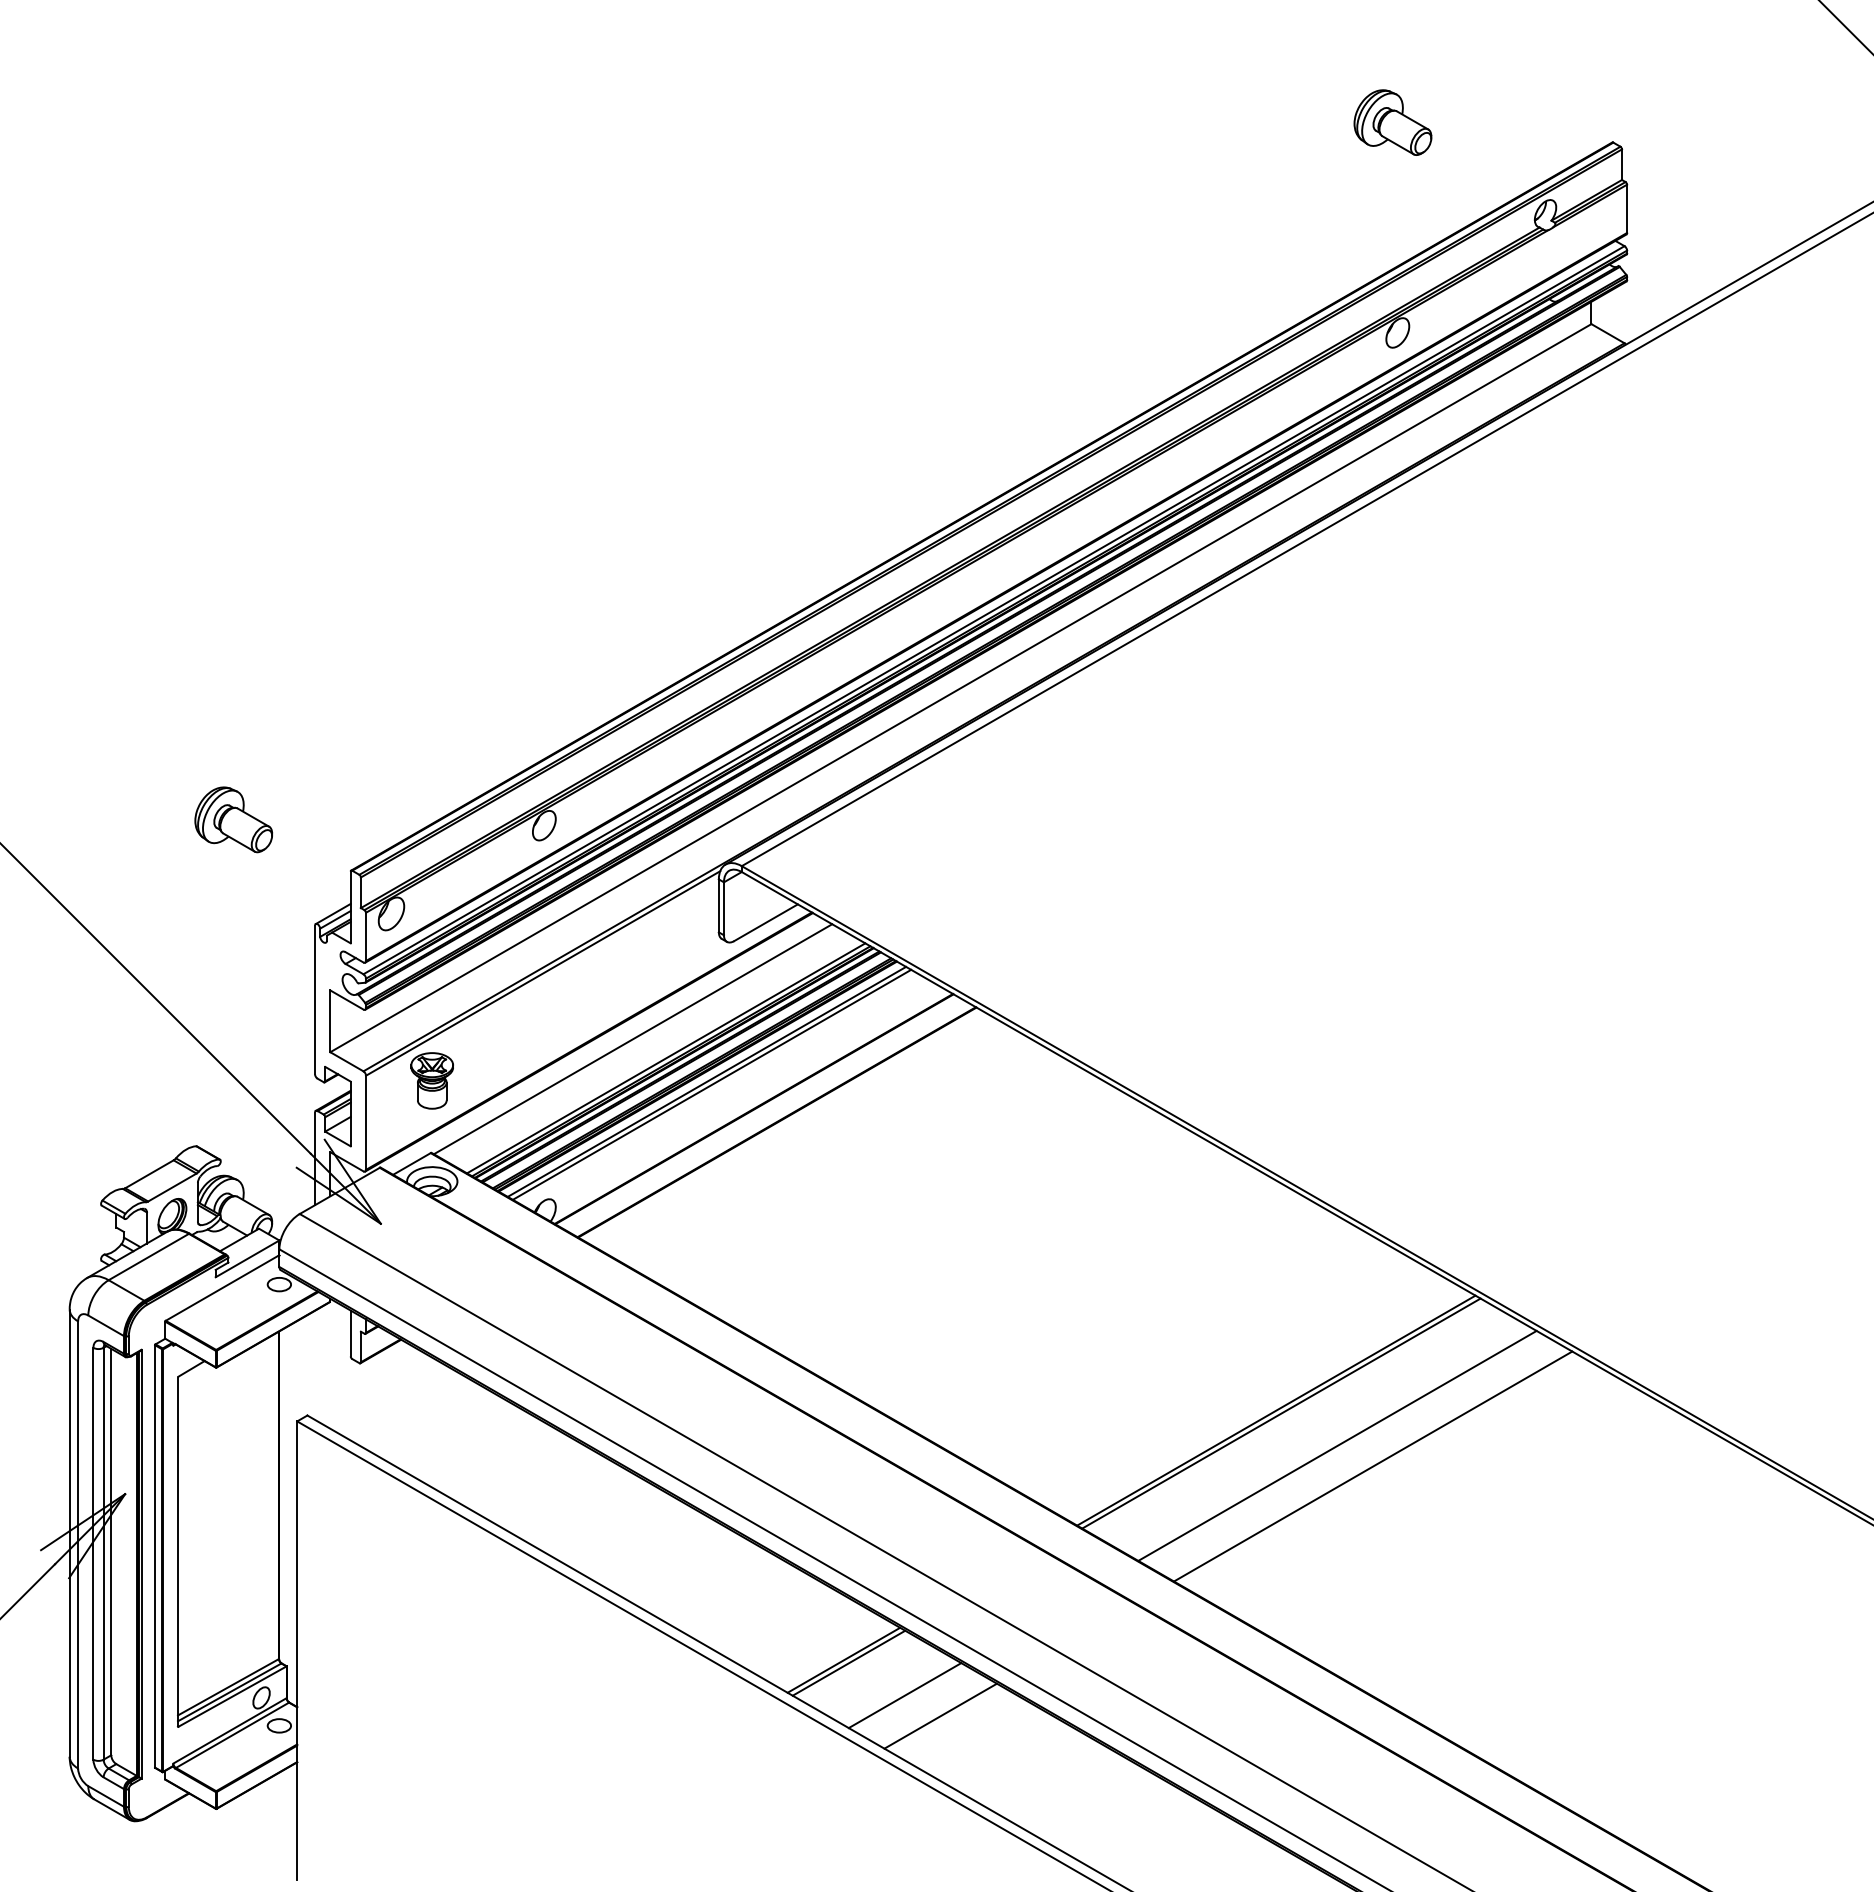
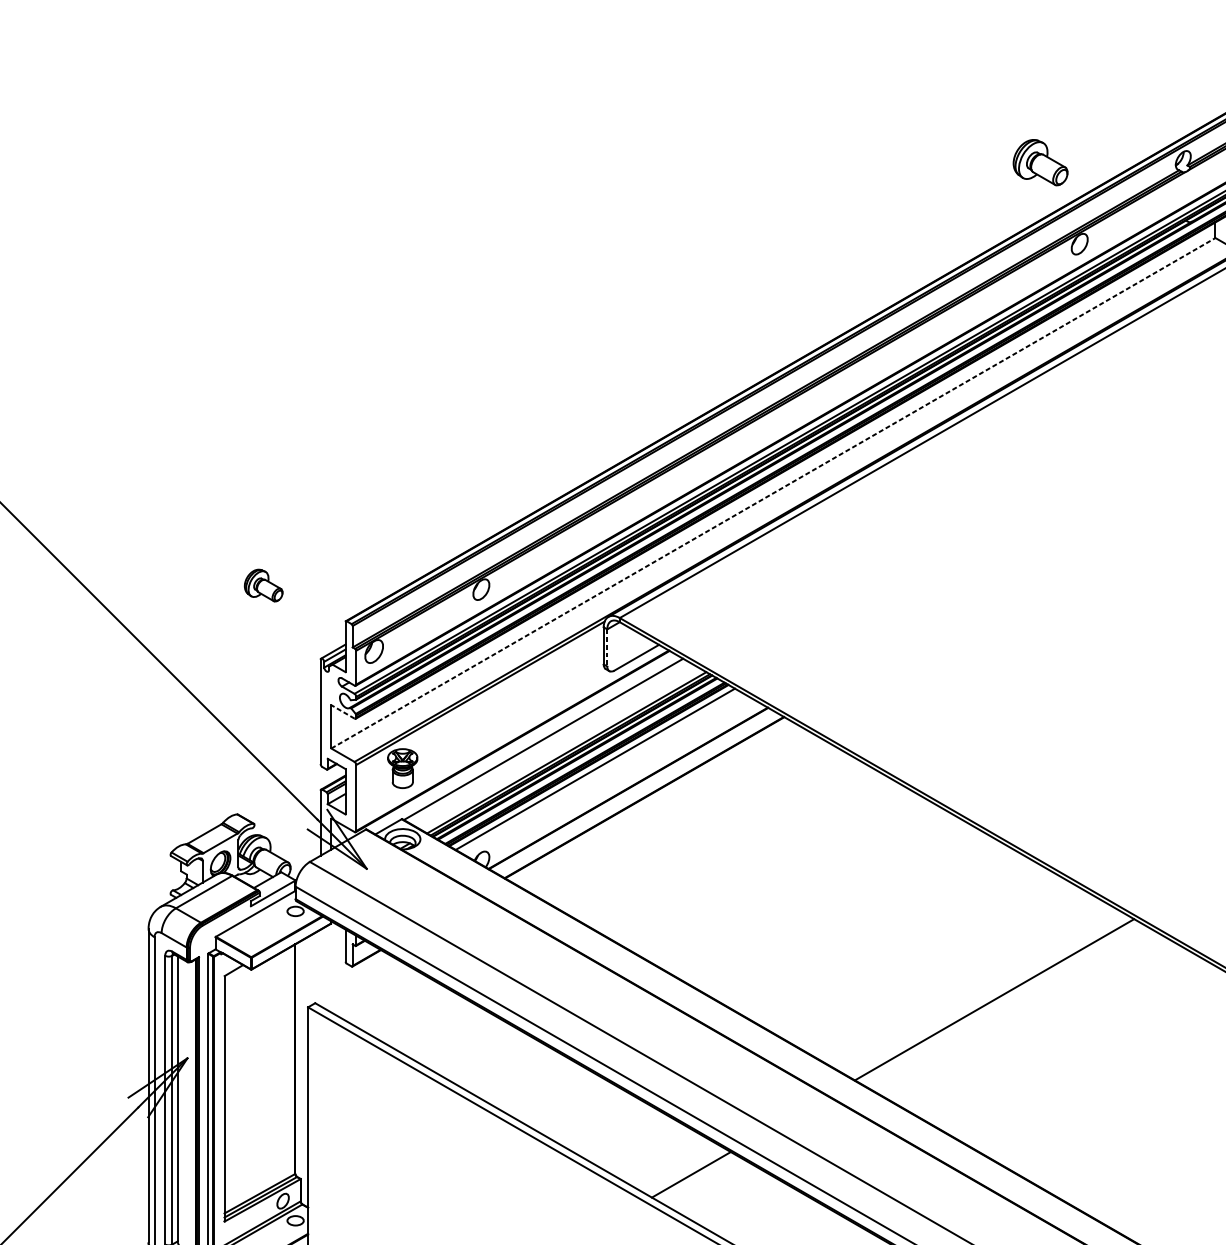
part: (1392, 122) -> (1040, 162), moved
line: (961, 687) -> (773, 492), solid -> dashed
part: (233, 819) -> (263, 585), size x0.7
line: (723, 909) -> (606, 648), solid -> dashed
line: (346, 999) -> (342, 711), solid -> dashed
line: (711, 1084) -> (598, 771), removed
line: (1281, 1413) -> (998, 1001), removed
line: (1337, 1445) -> (1037, 1024), removed
line: (1373, 1466) -> (1062, 1038), removed
line: (848, 1662) -> (694, 1176), removed
line: (904, 1695) -> (733, 1199), removed
line: (940, 1715) -> (759, 1213), removed

